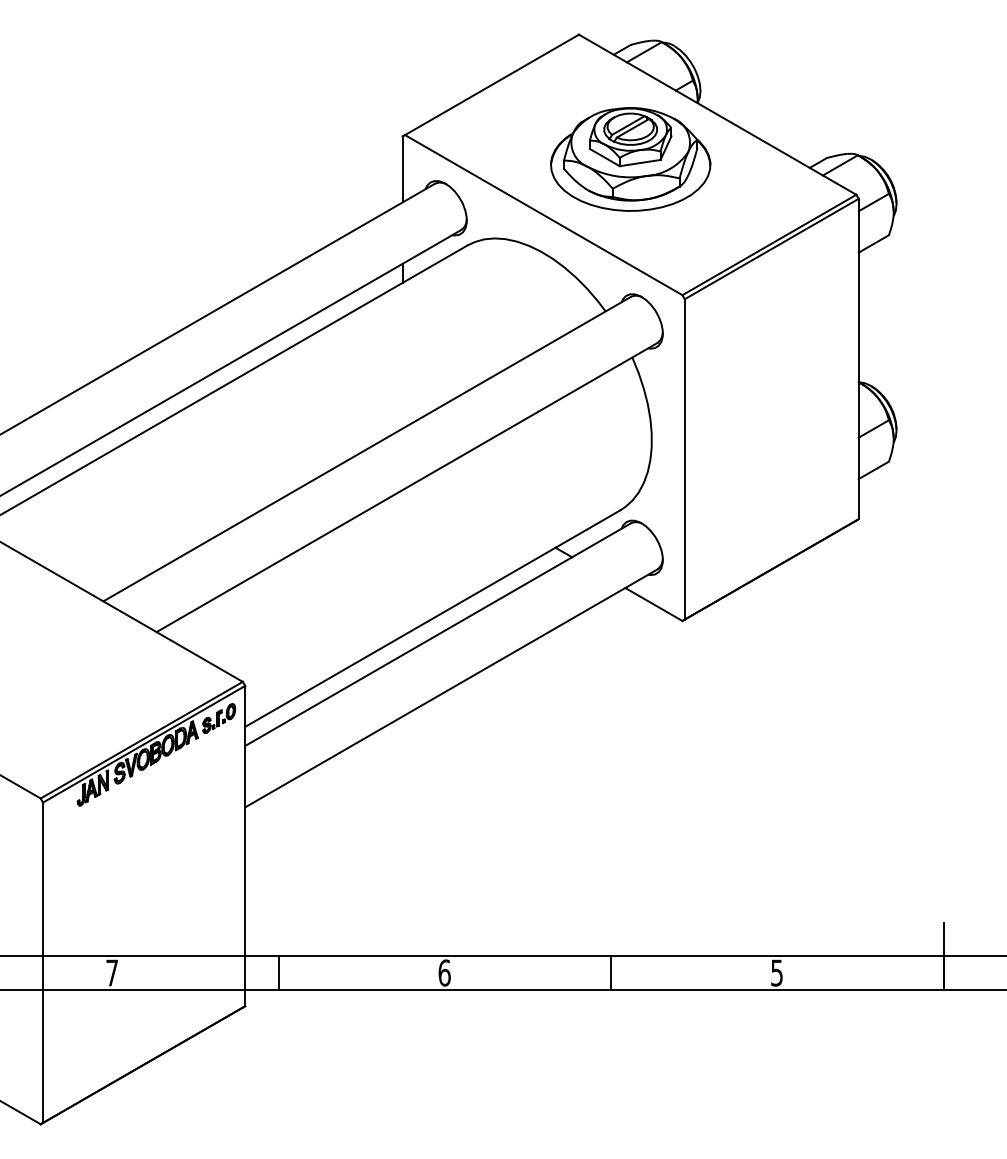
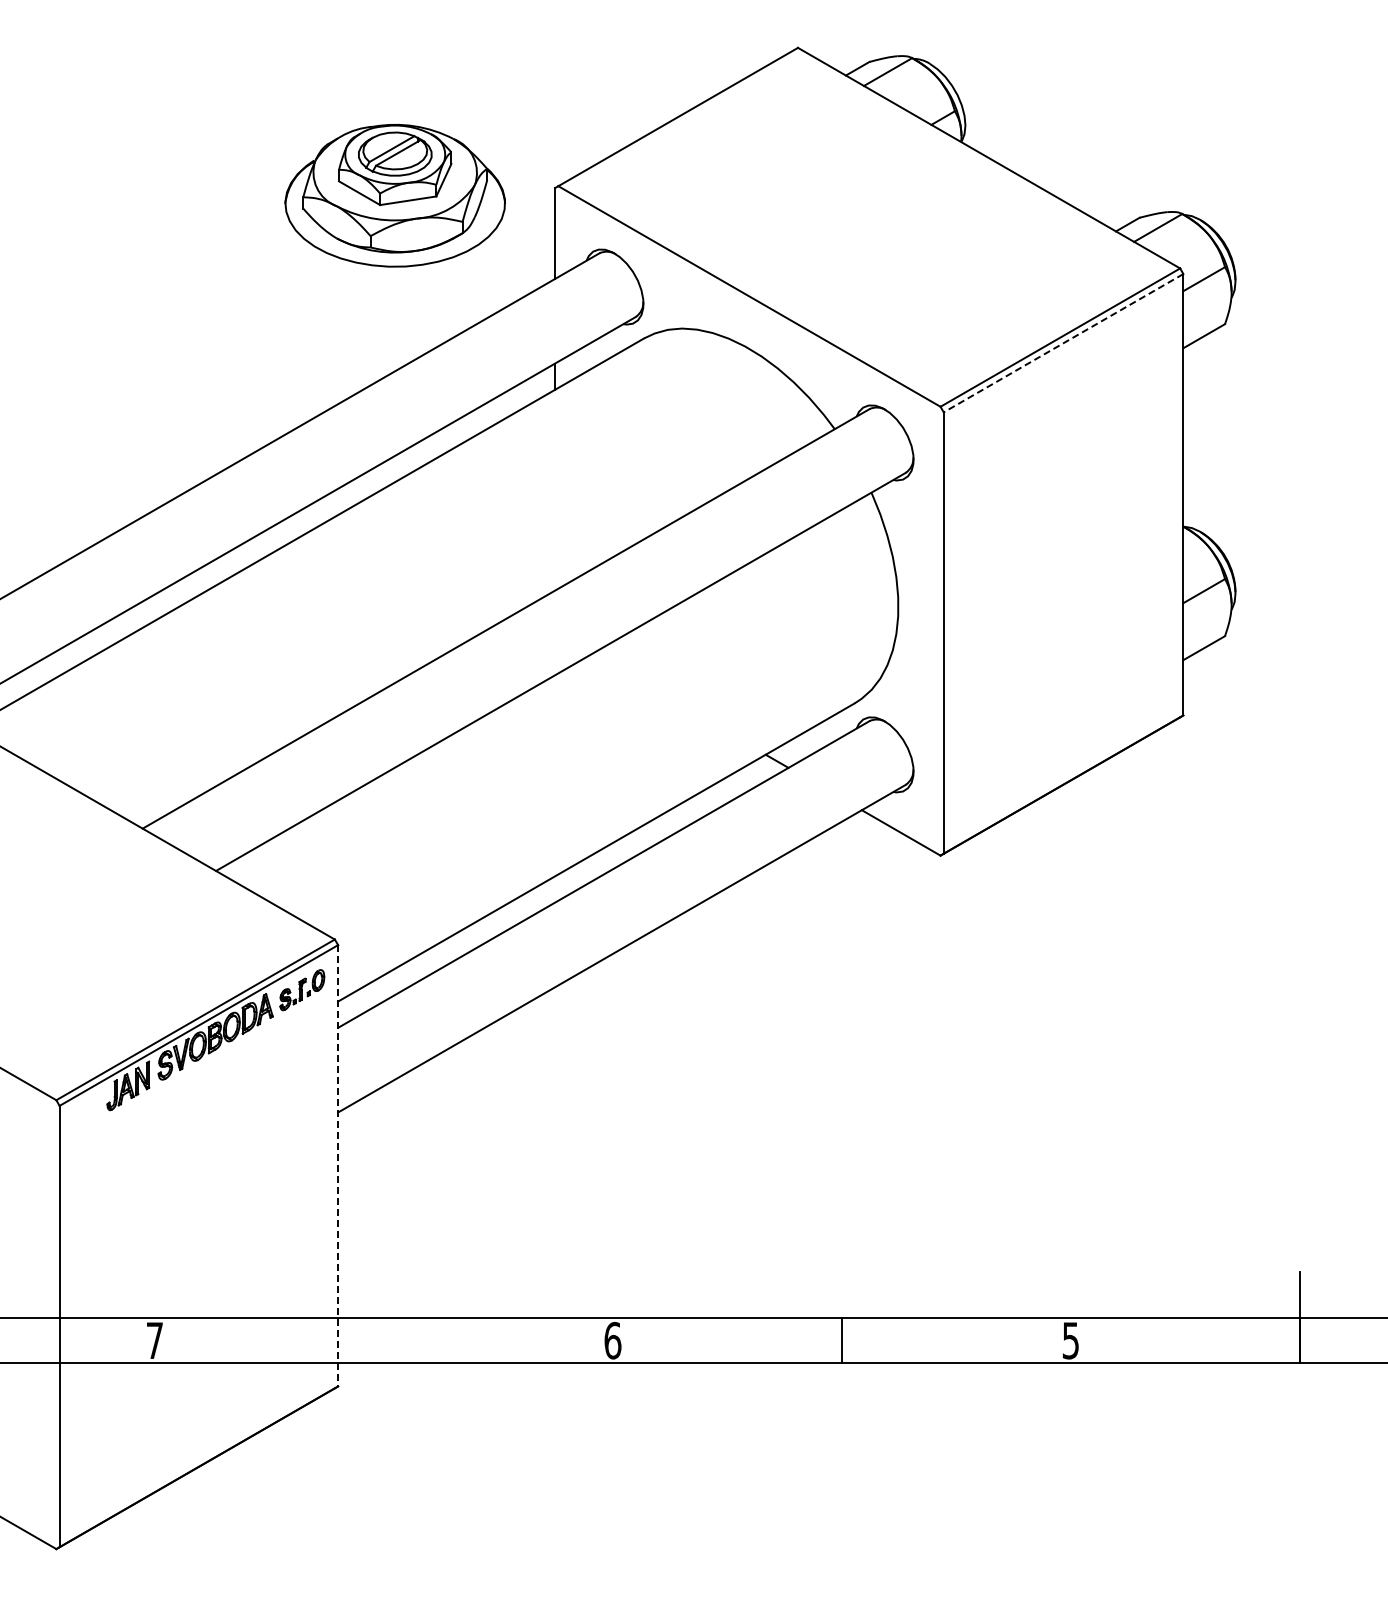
part: (630, 159) -> (394, 195), moved
line: (771, 249) -> (1063, 343), solid -> dashed
line: (245, 845) -> (338, 1165), solid -> dashed
line: (278, 972) -> (384, 1340), removed

